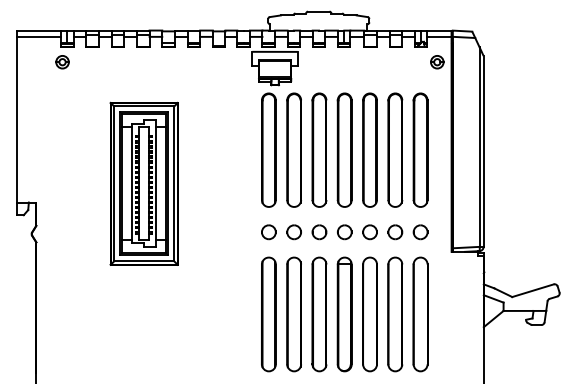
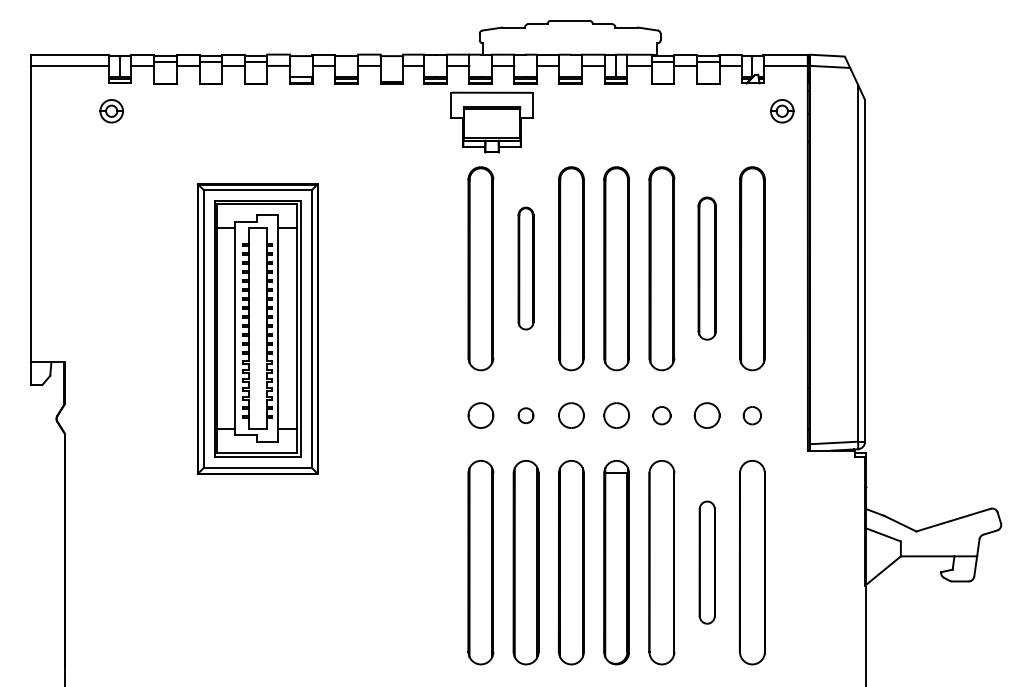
part: (293, 149) -> (524, 267), size x0.6
part: (395, 149) -> (707, 267), size x0.7
part: (293, 232) -> (524, 415), size x0.6
part: (369, 232) -> (660, 415), size x0.7
part: (420, 232) -> (752, 415), size x0.7
part: (395, 314) -> (707, 562), size x0.6

